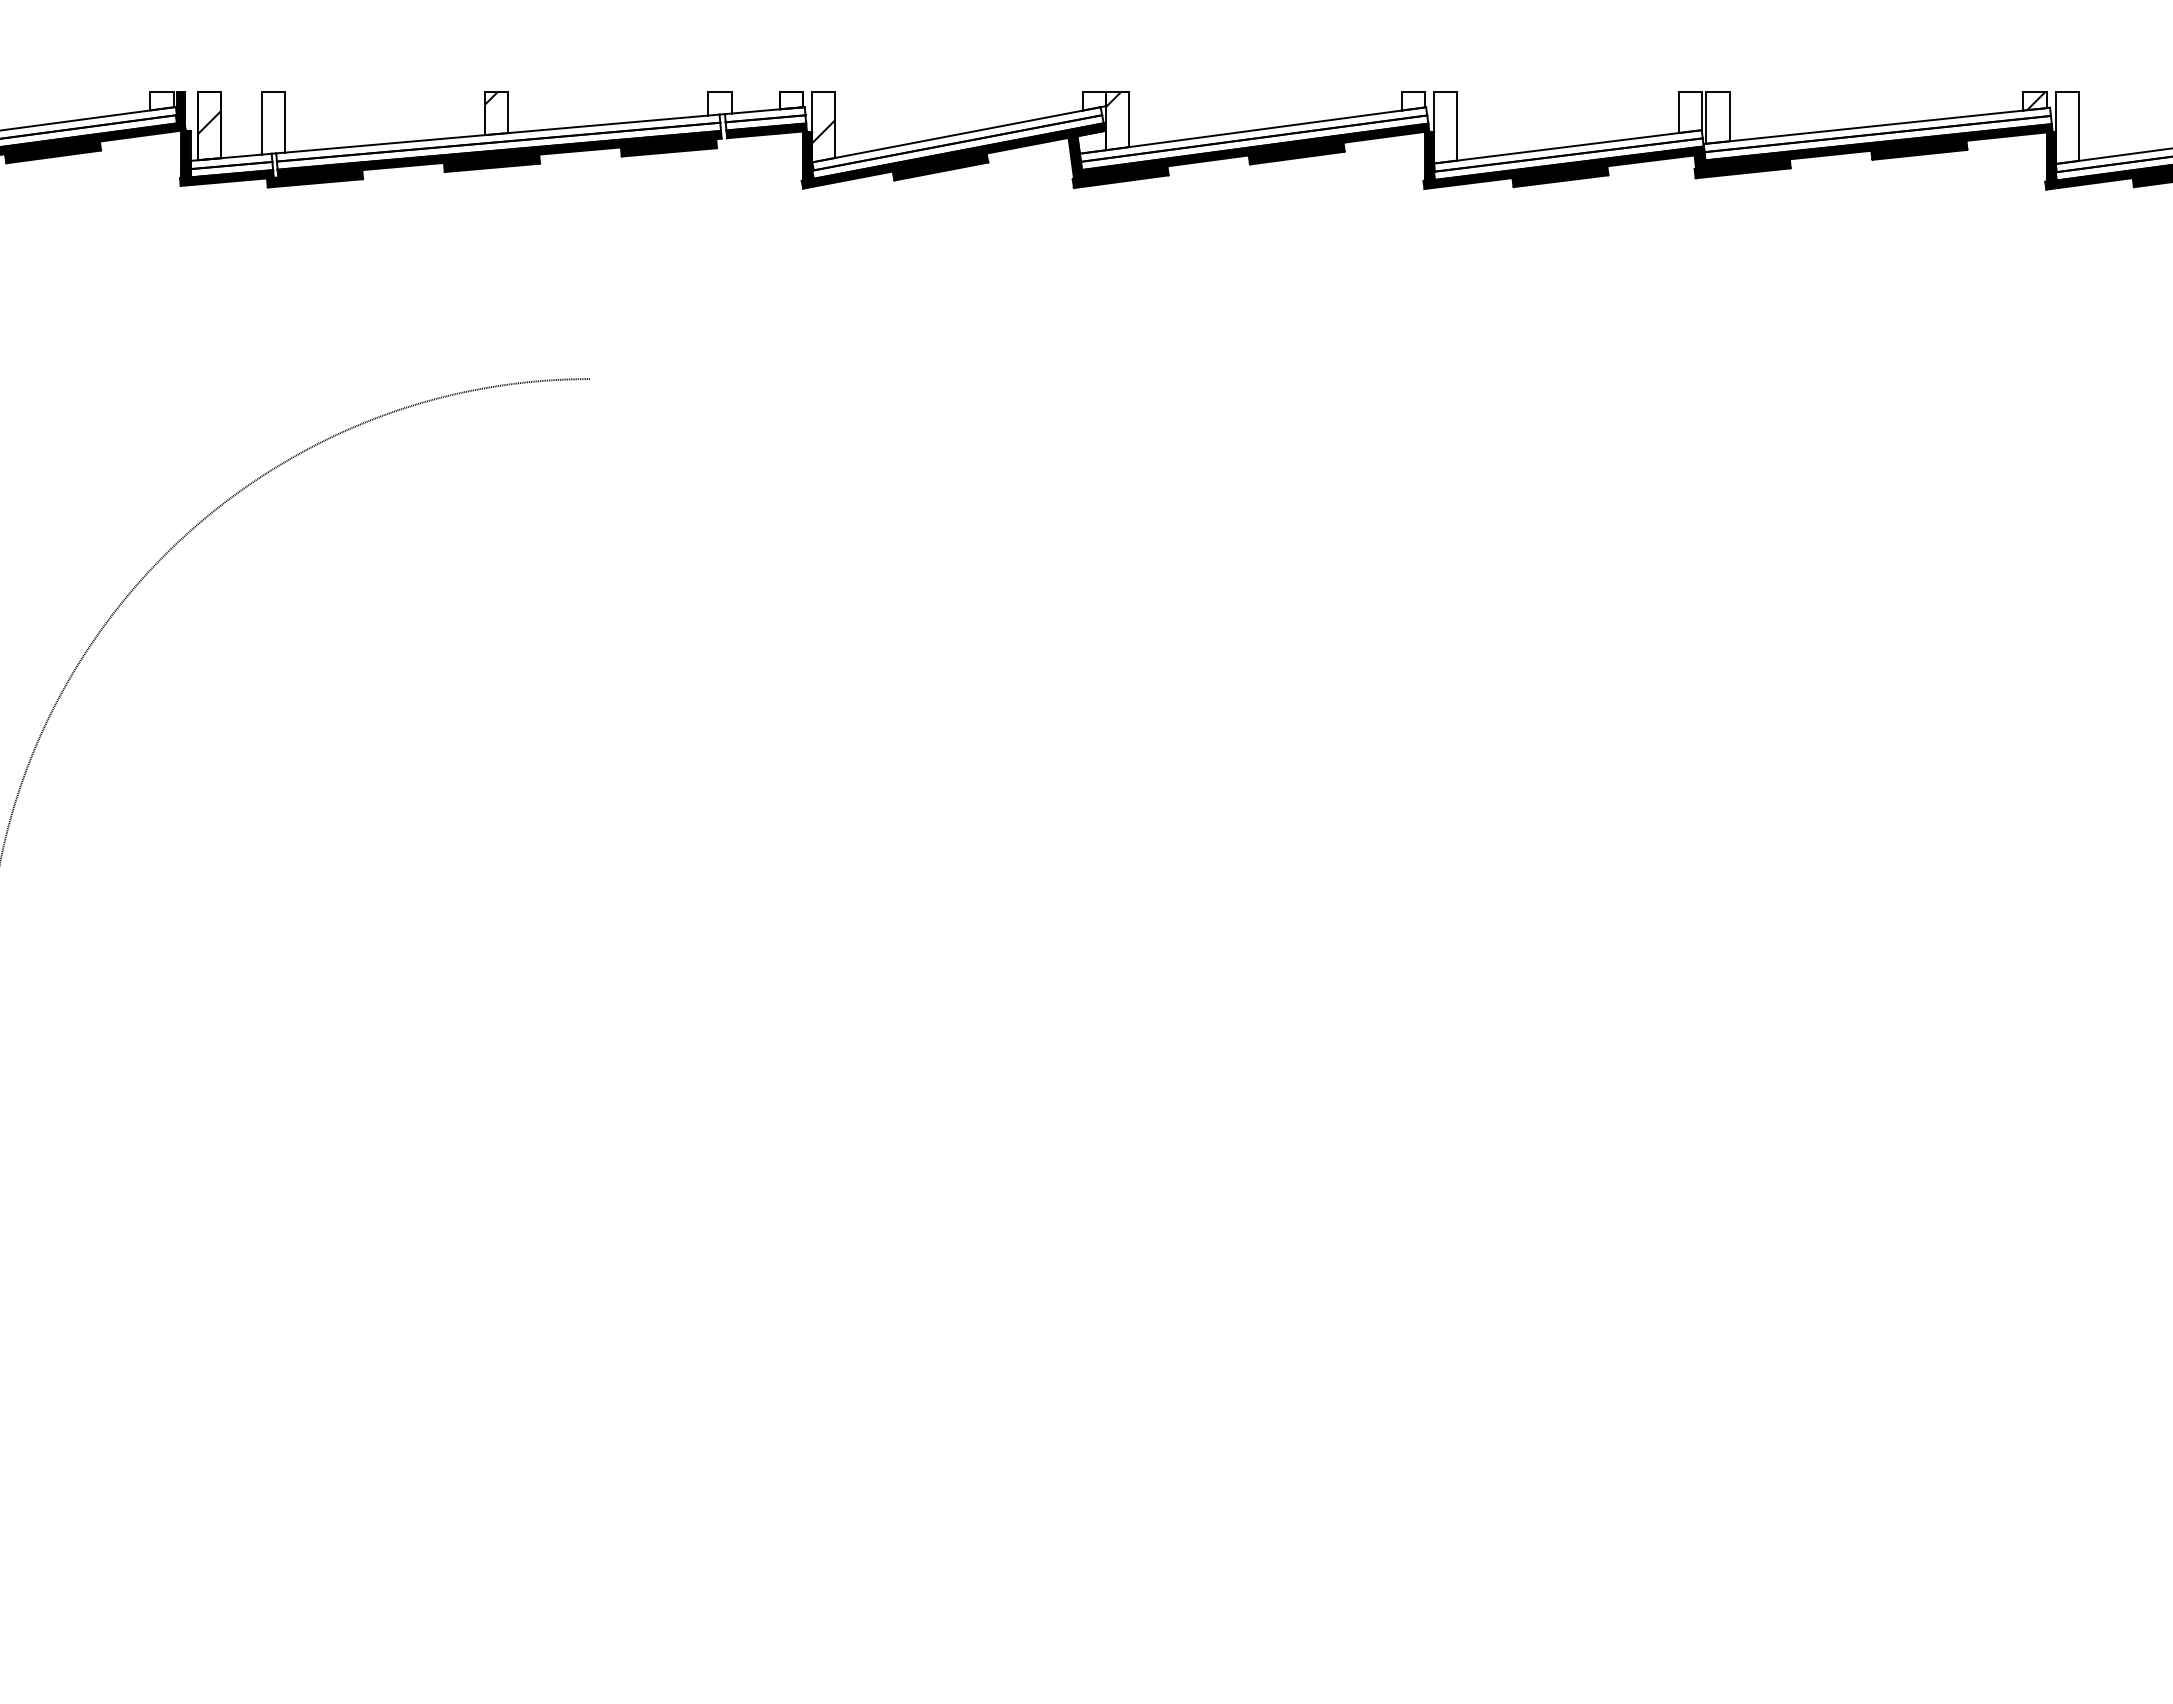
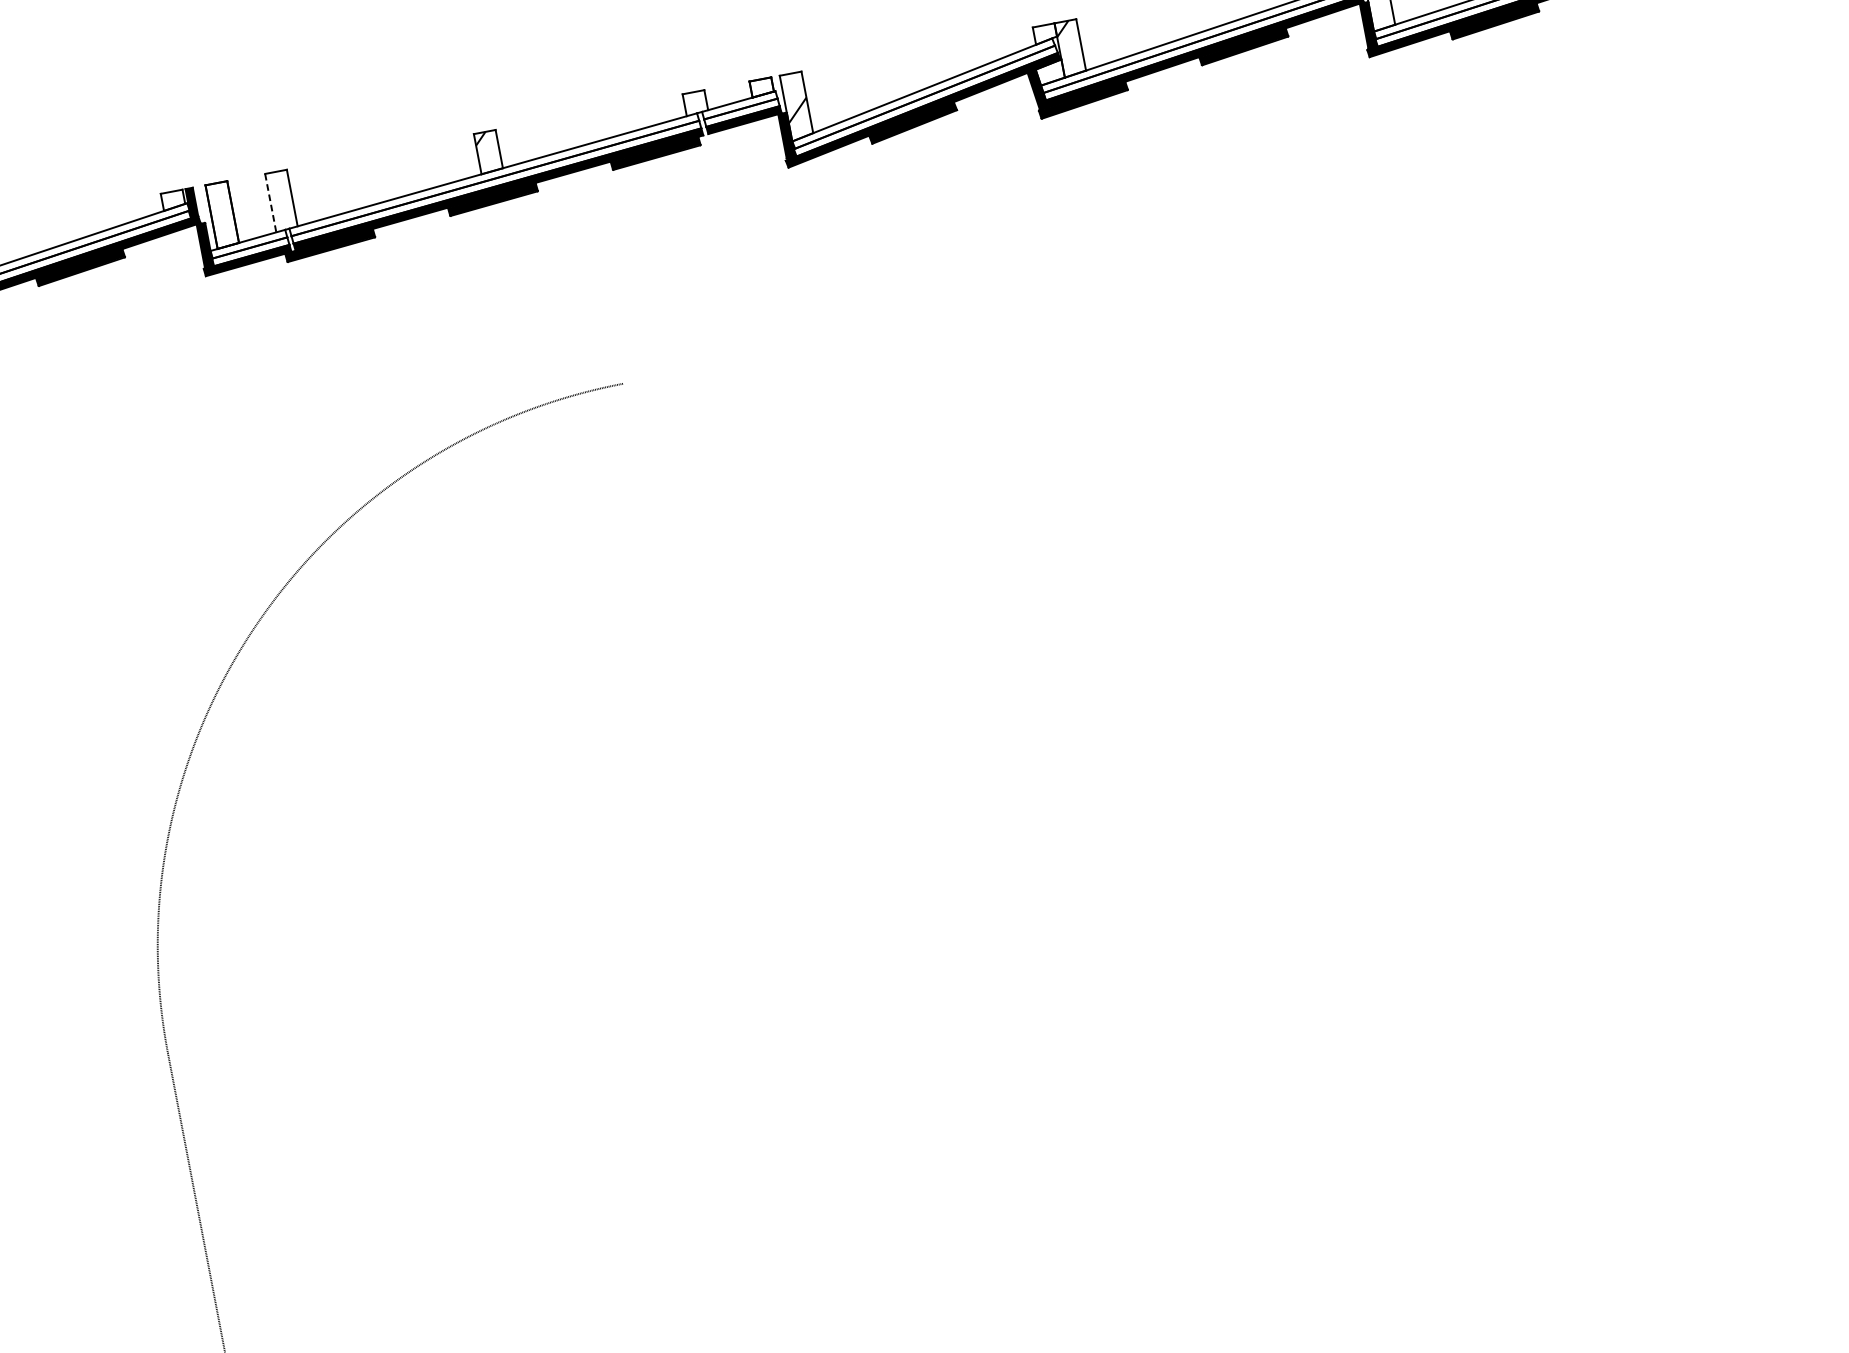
hatch: (209, 121) -> (221, 210), removed
line: (262, 123) -> (271, 203), solid -> dashed

